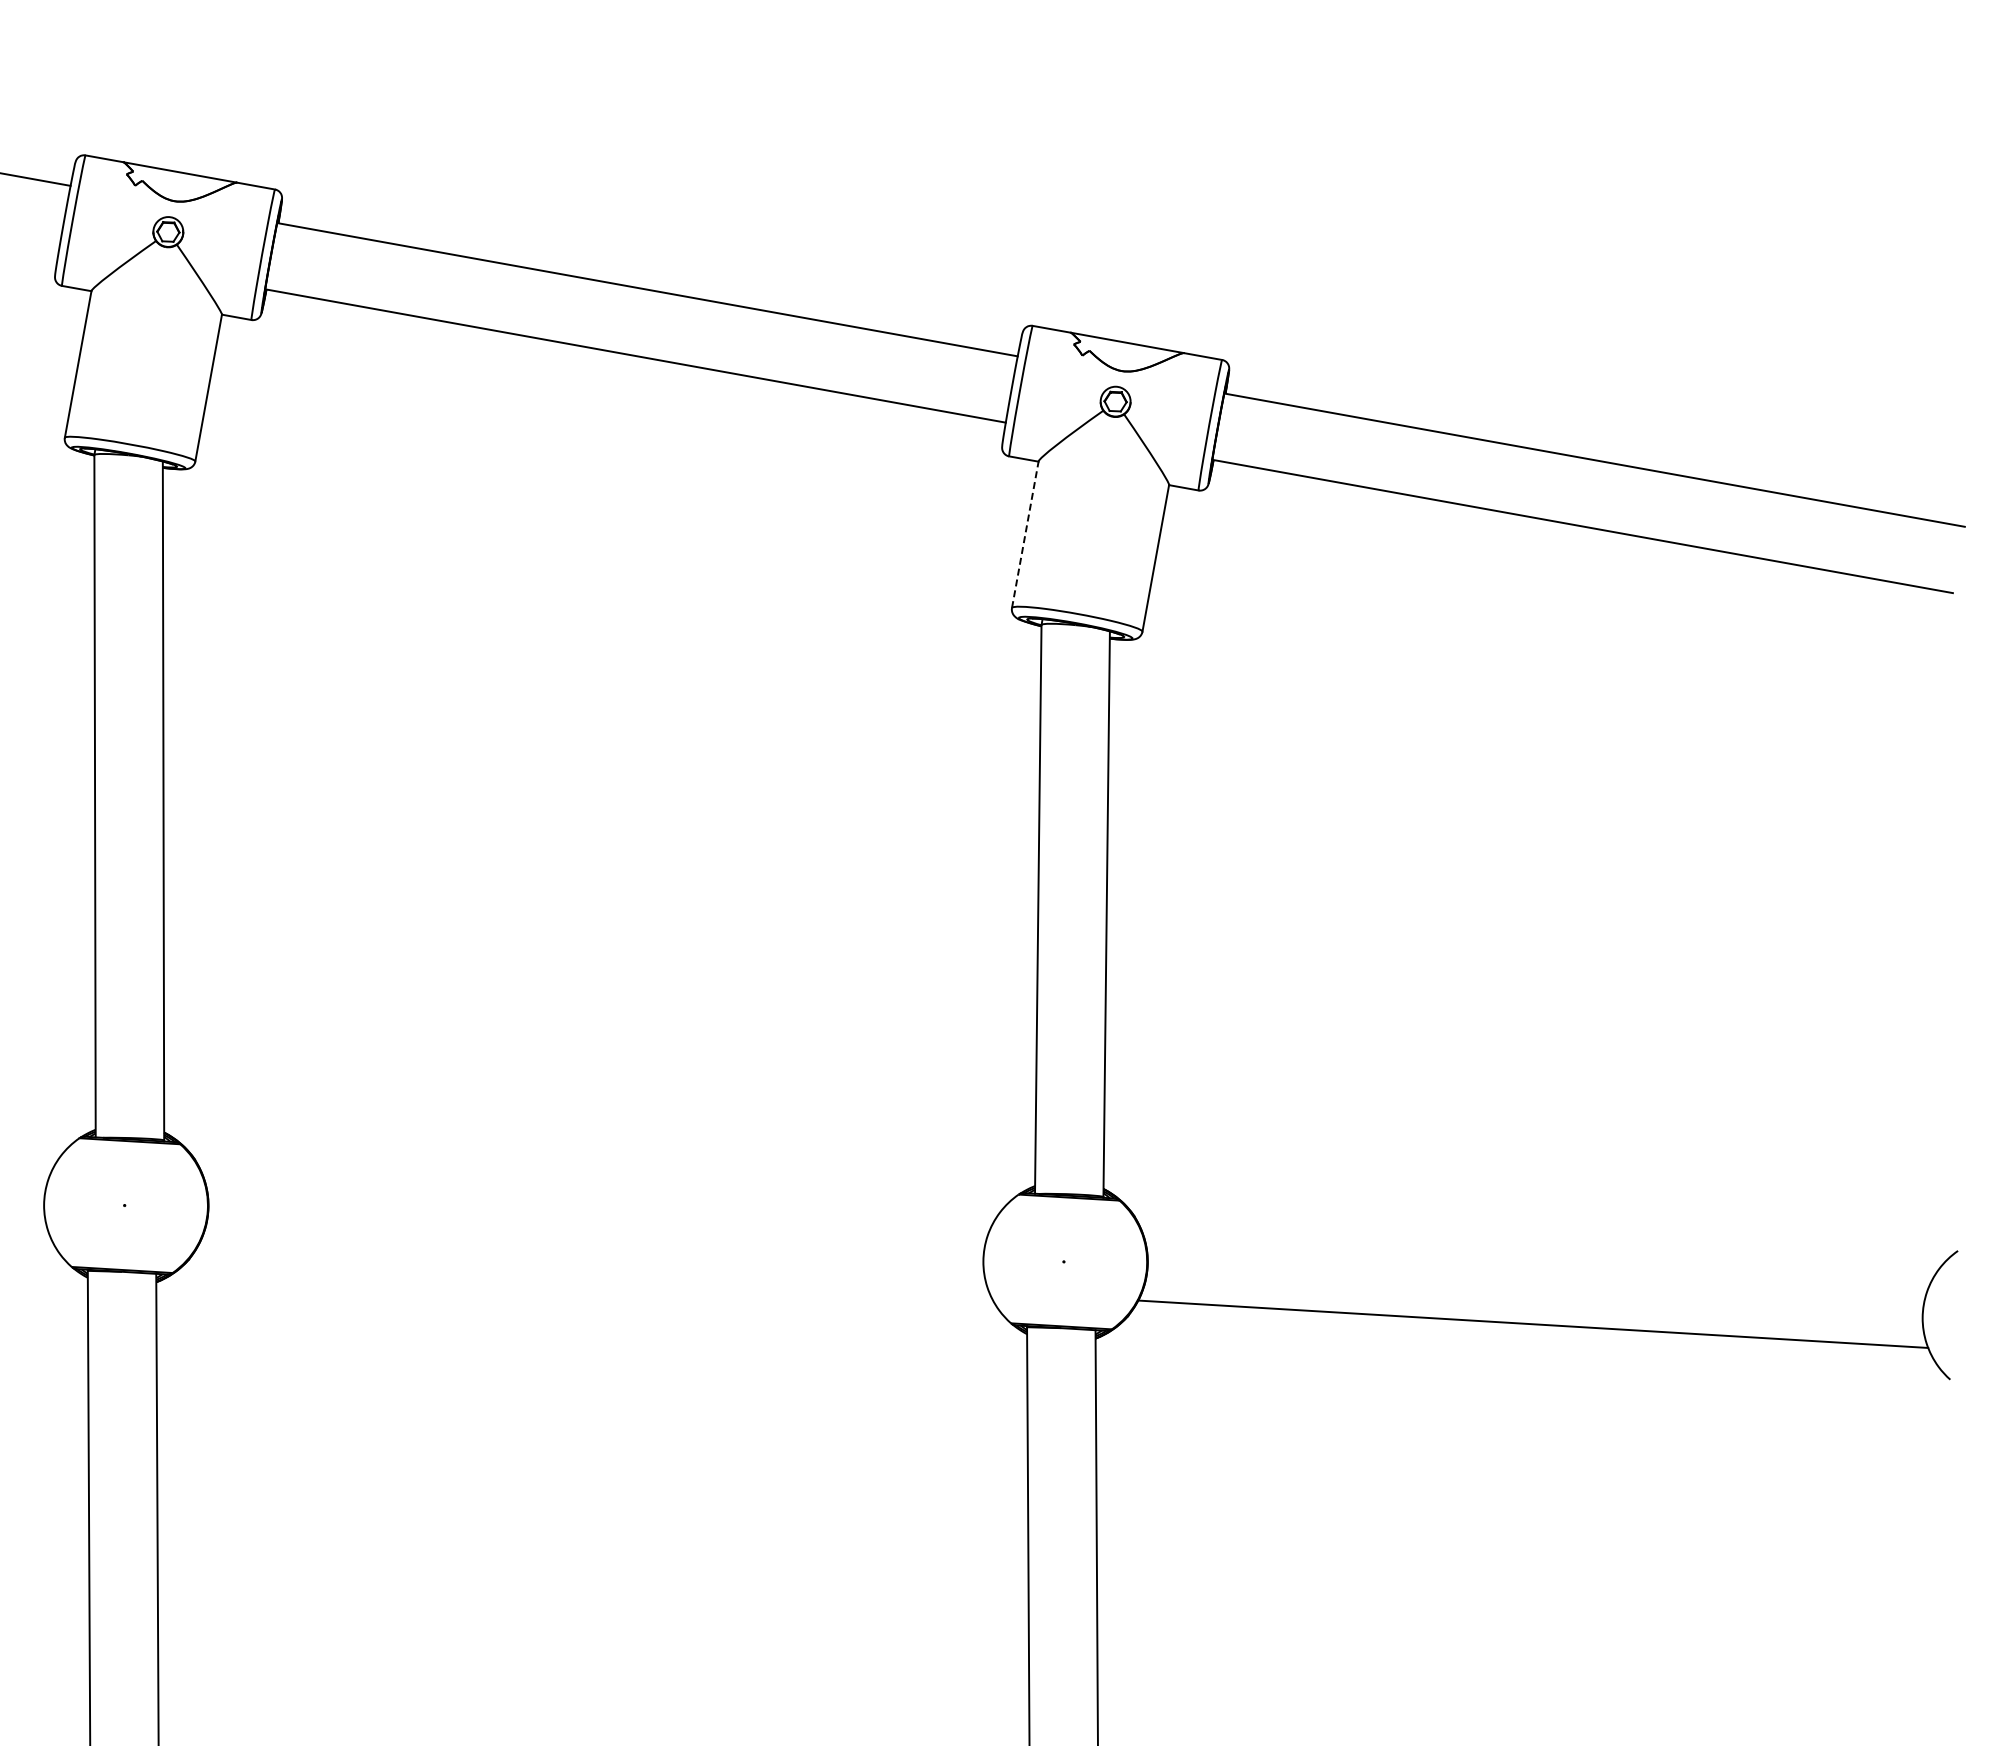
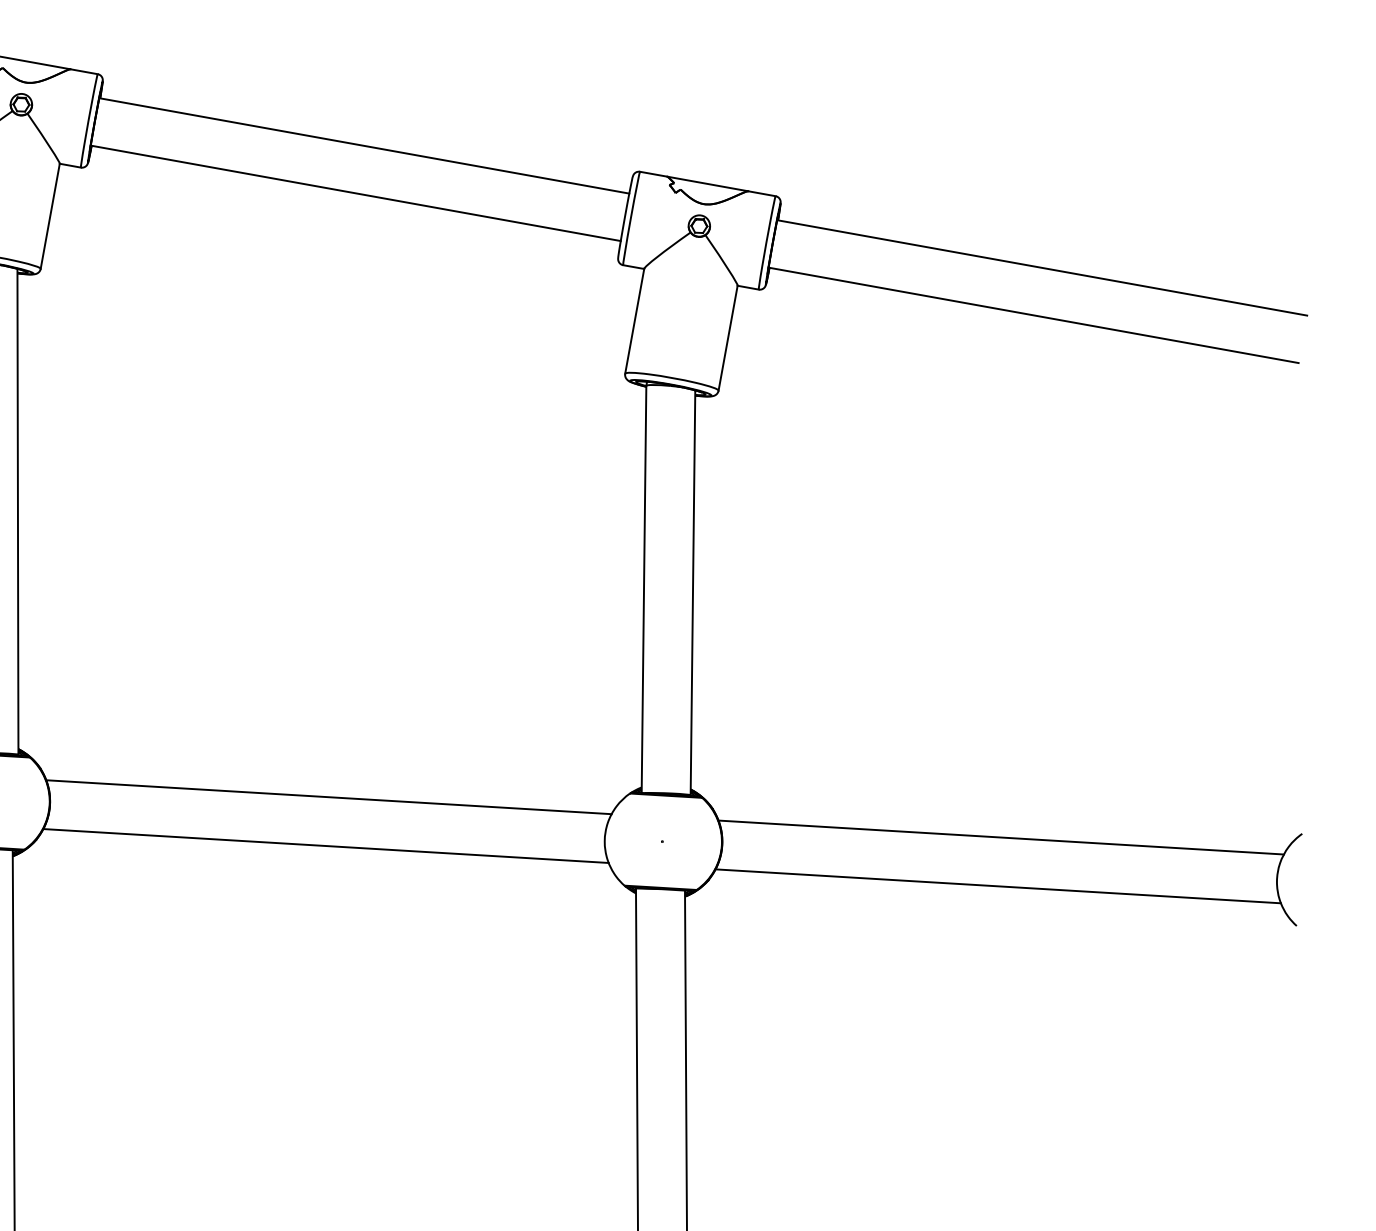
line: (1025, 534) -> (634, 321), dashed -> solid
line: (598, 1199) -> (329, 797), added
line: (1537, 1255) -> (1001, 837), added
line: (593, 1267) -> (325, 845), added

